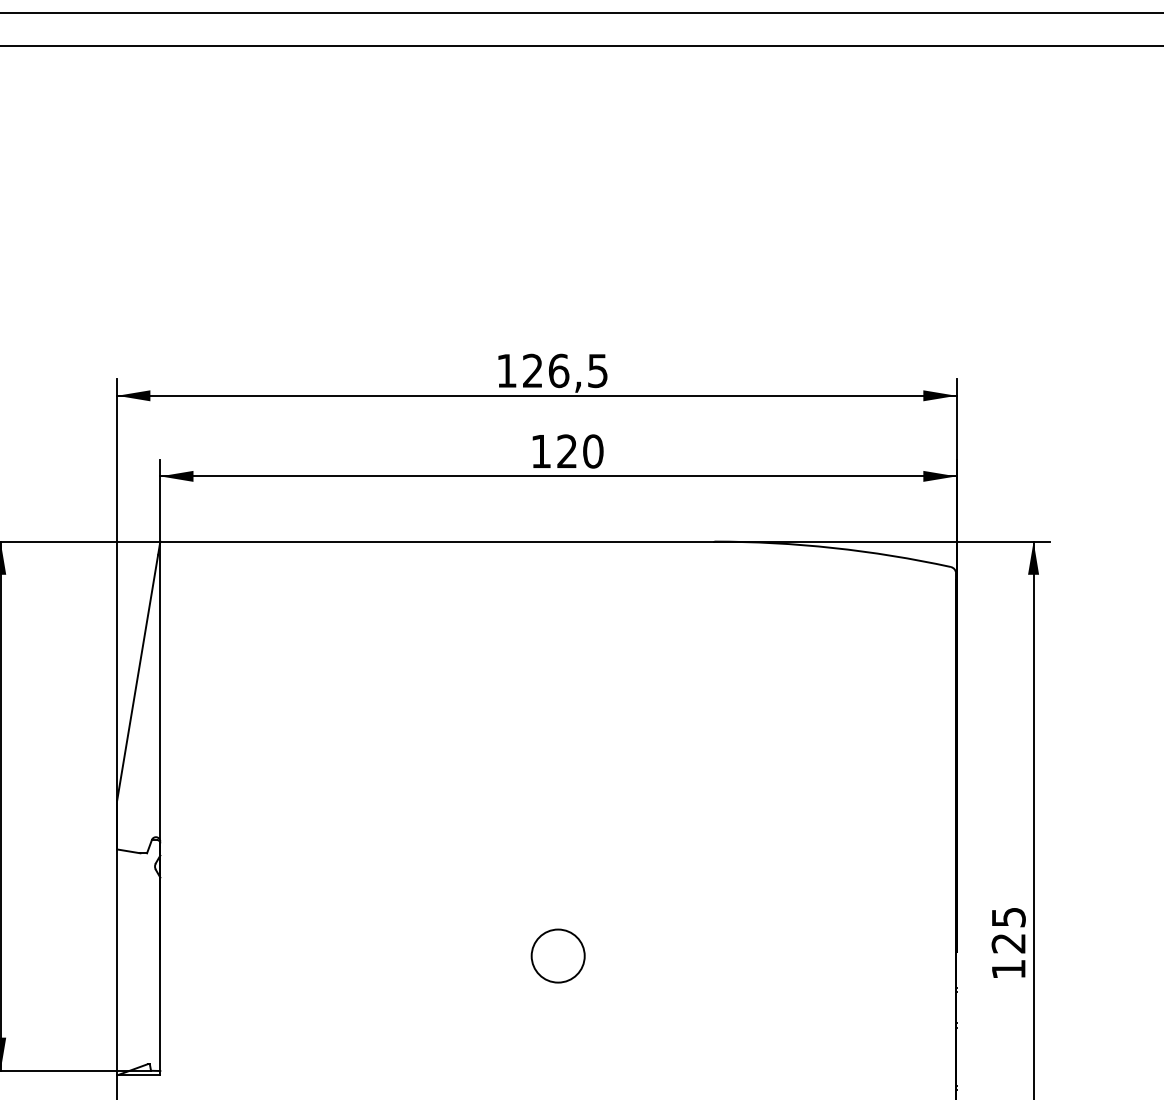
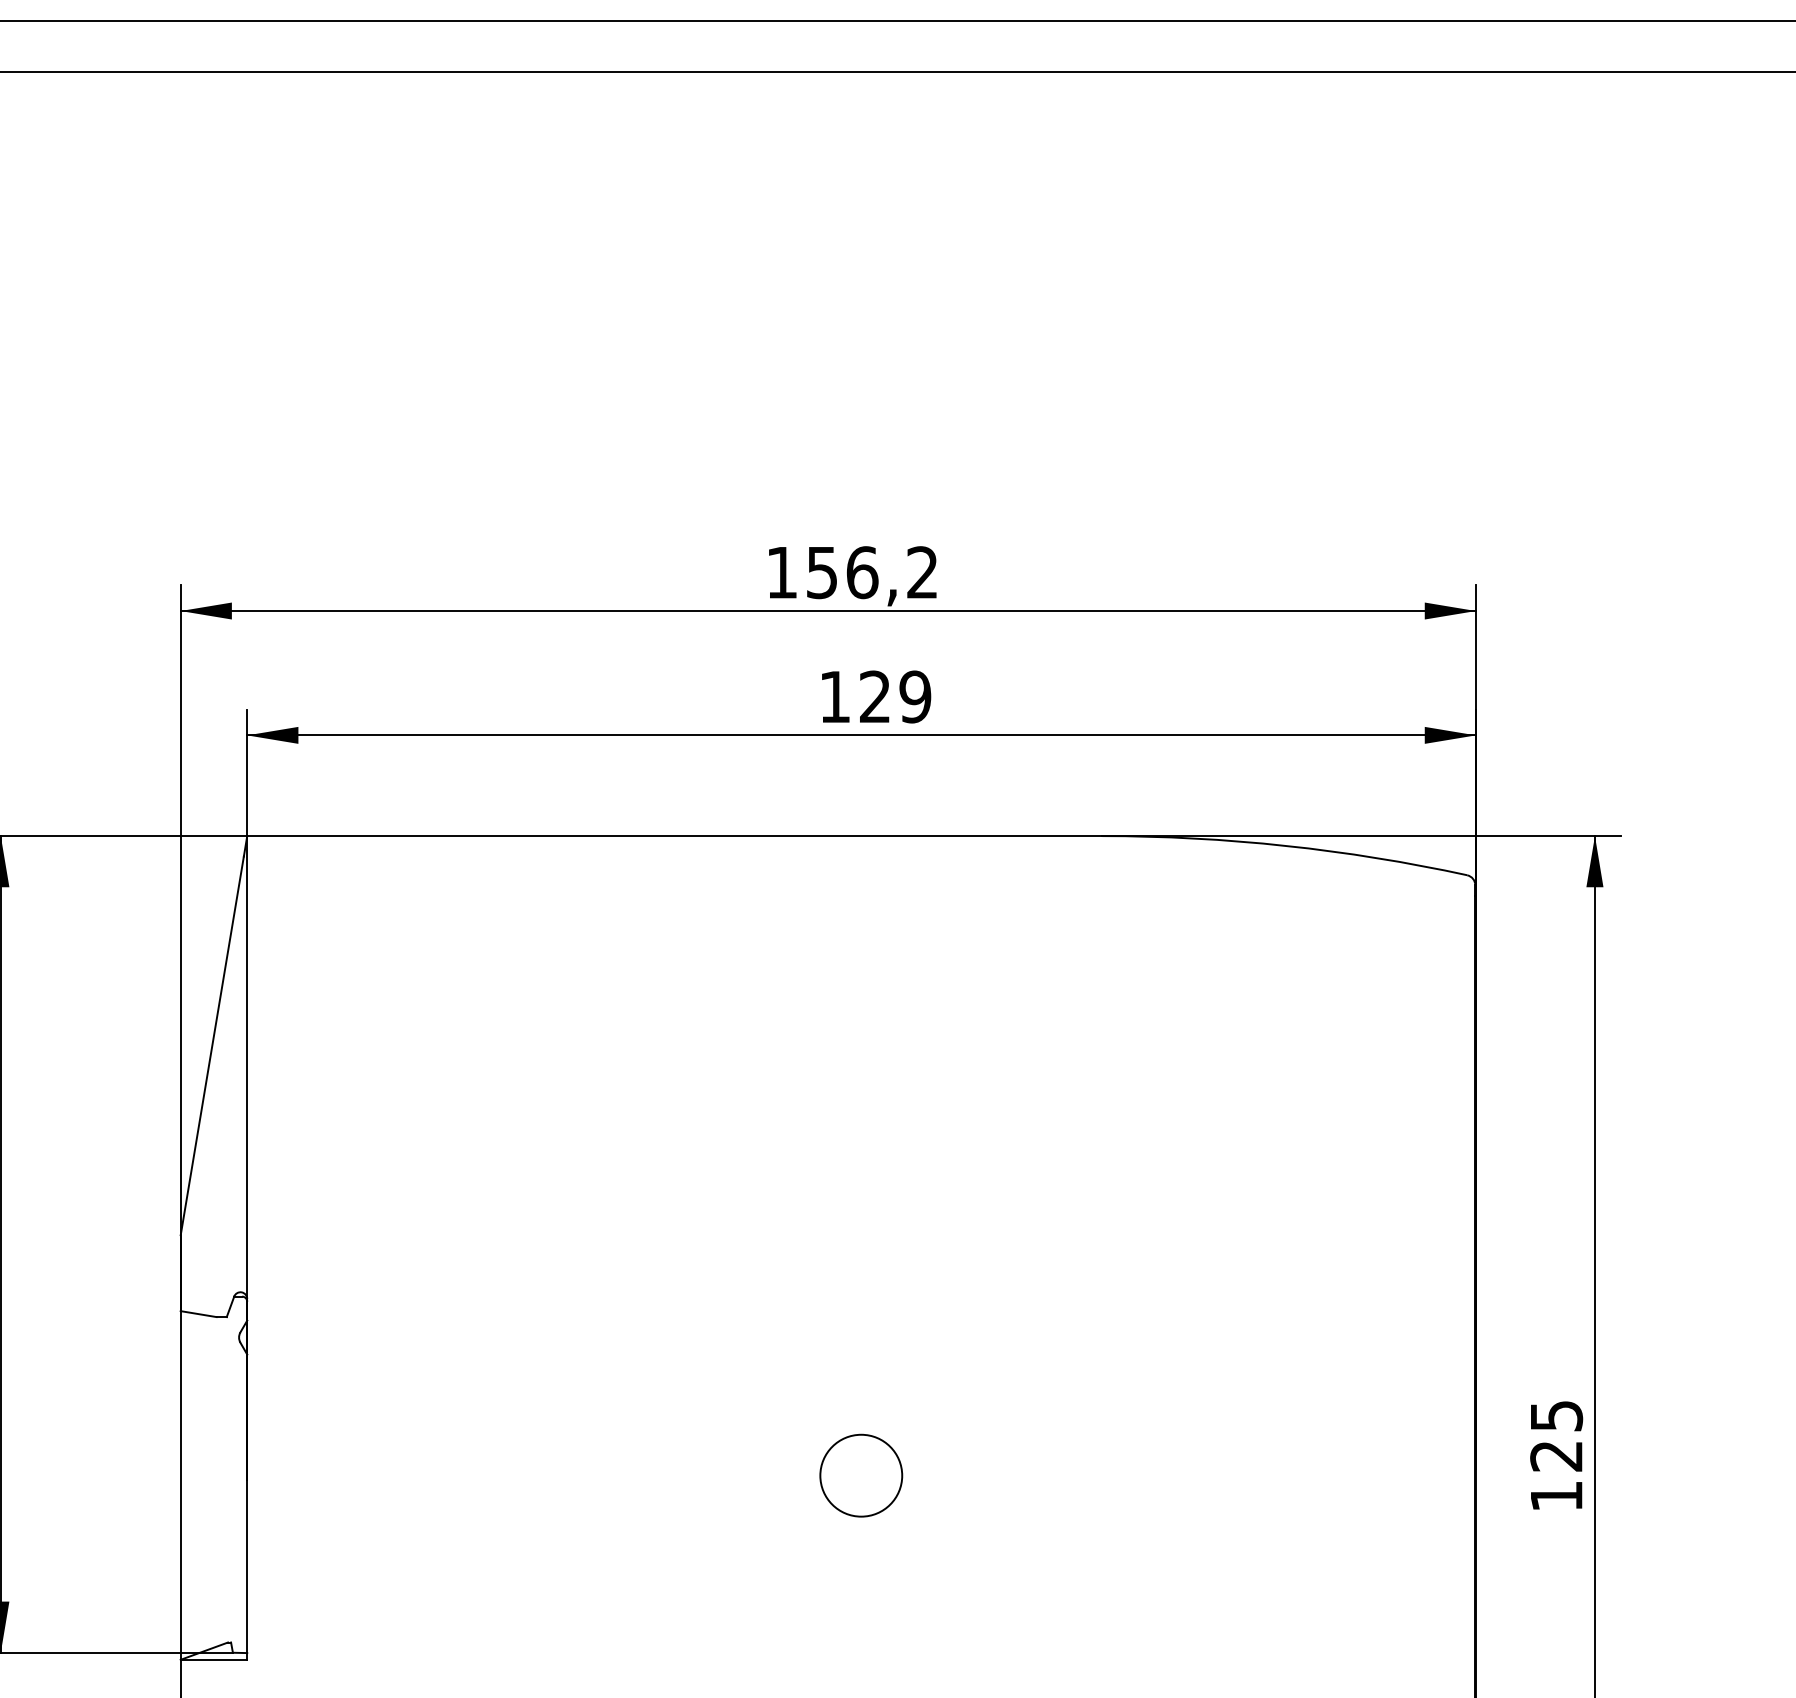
text: (565, 370) -> (872, 571), 126,5 -> 156,2
text: (593, 451) -> (915, 696), 120 -> 129

